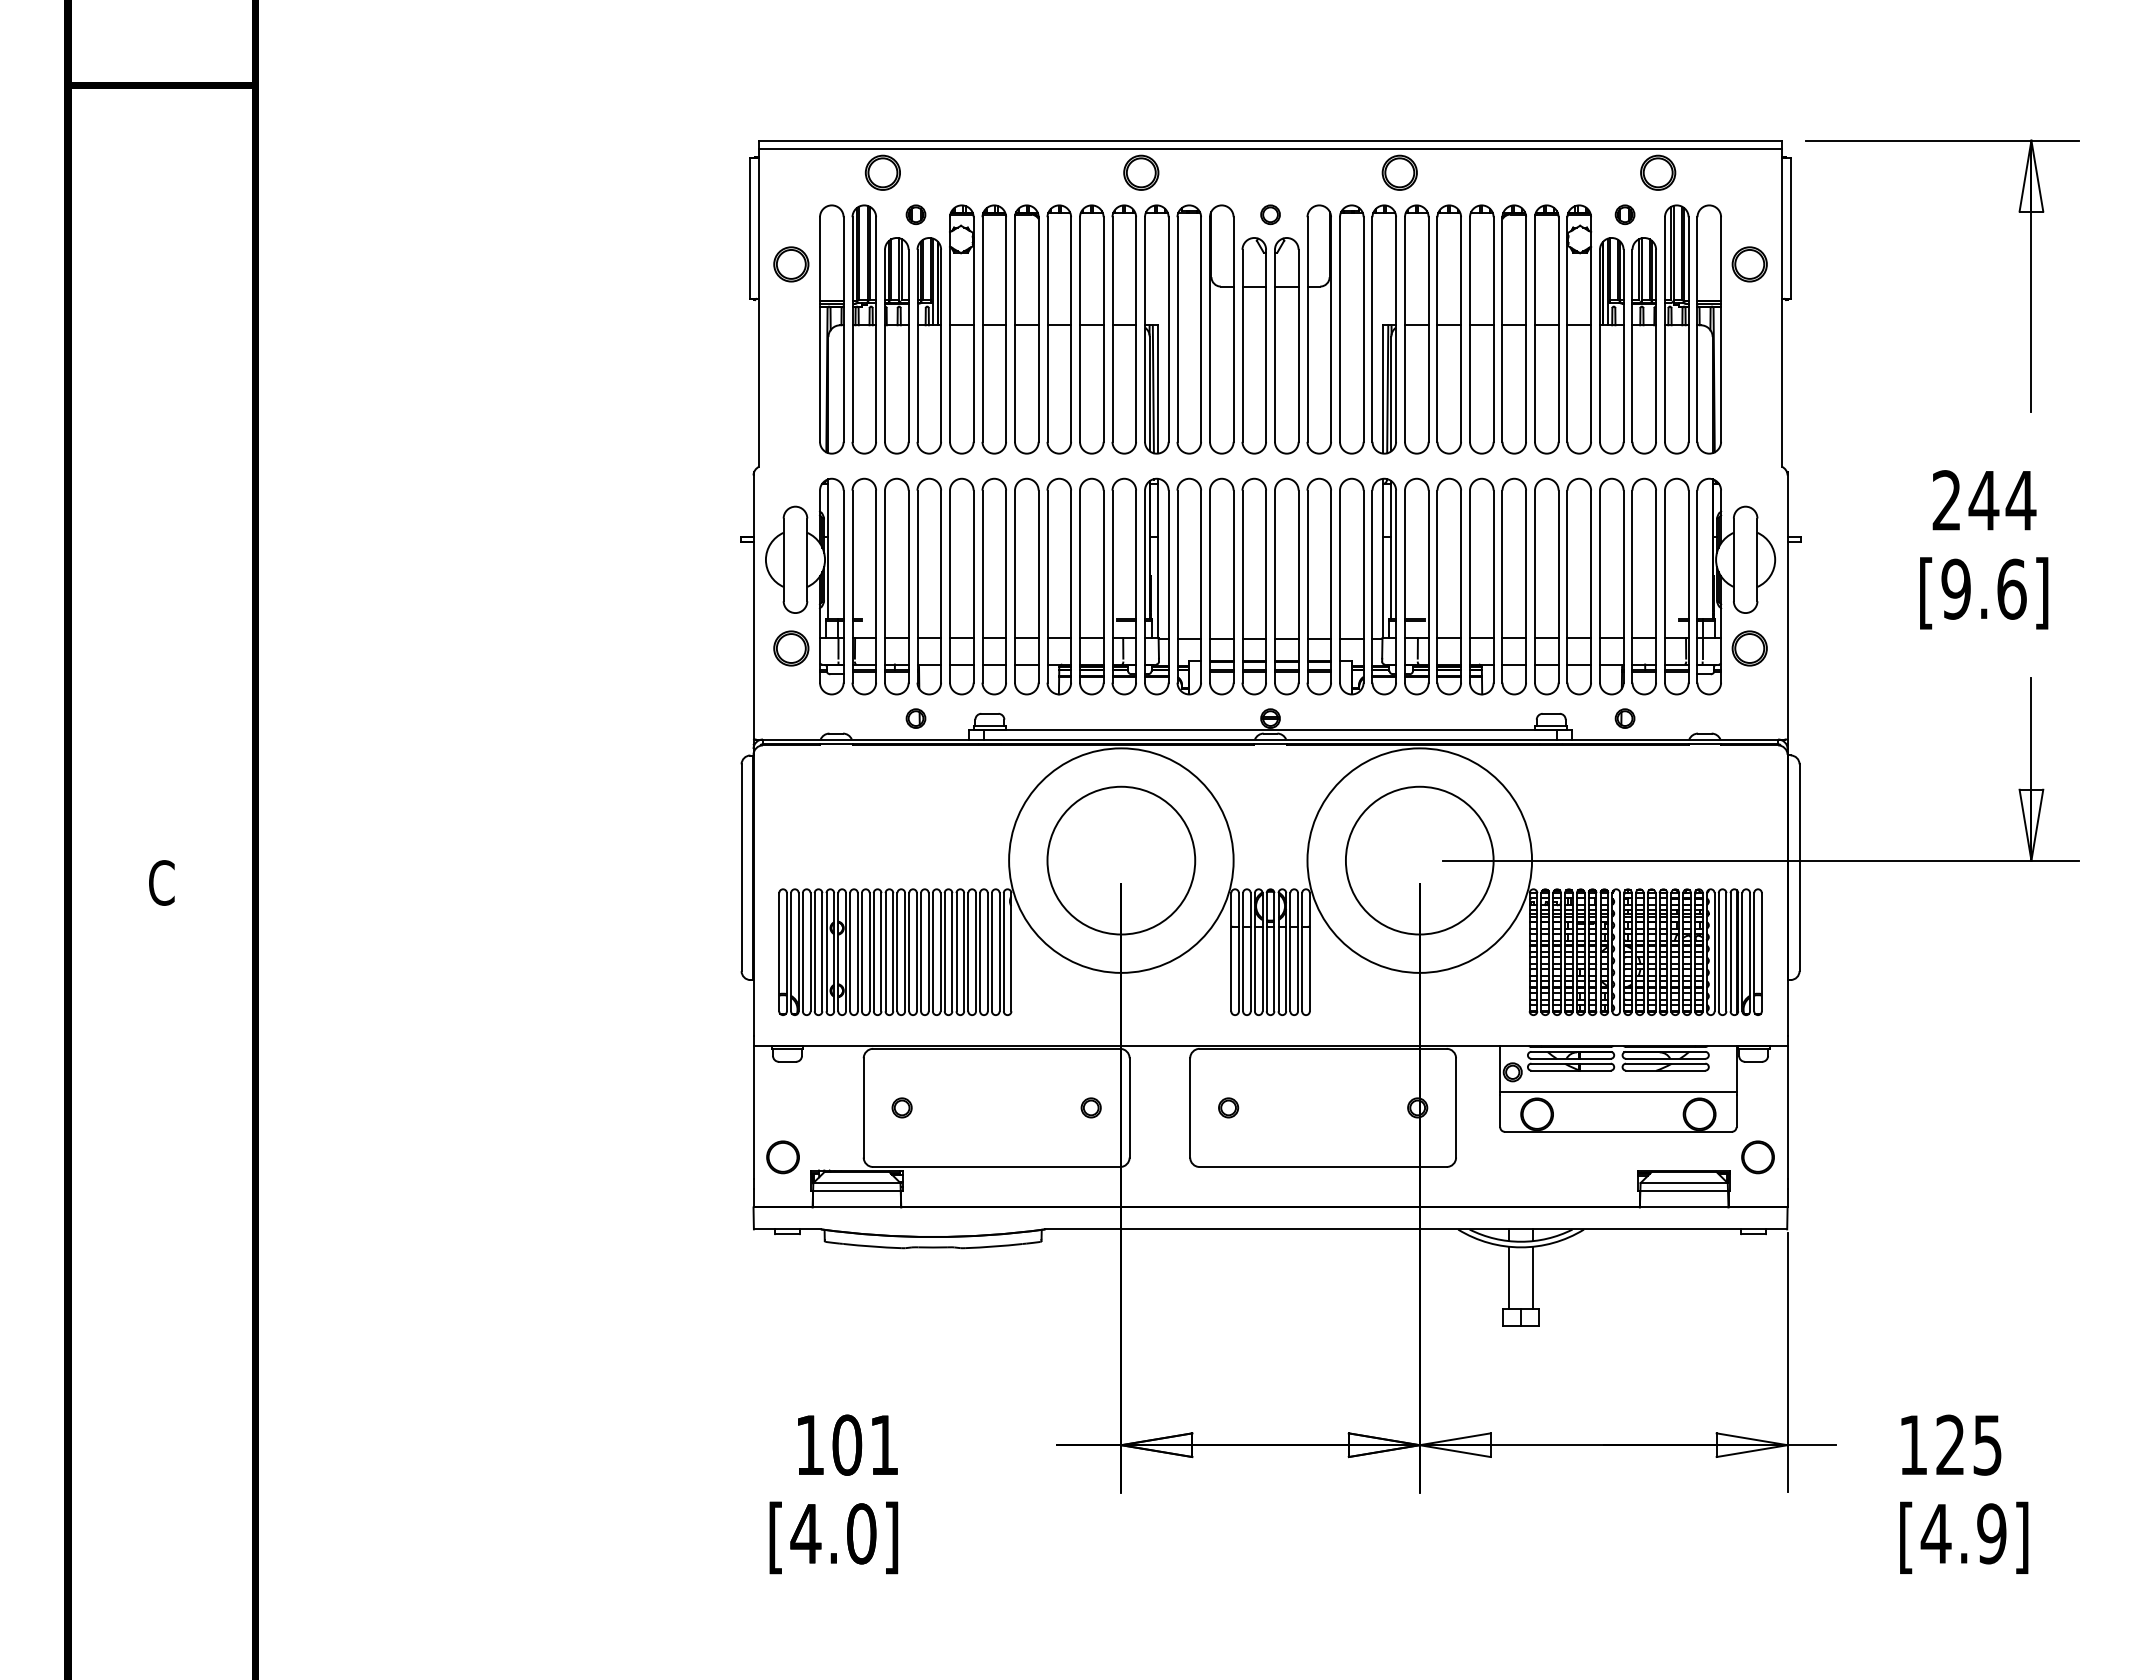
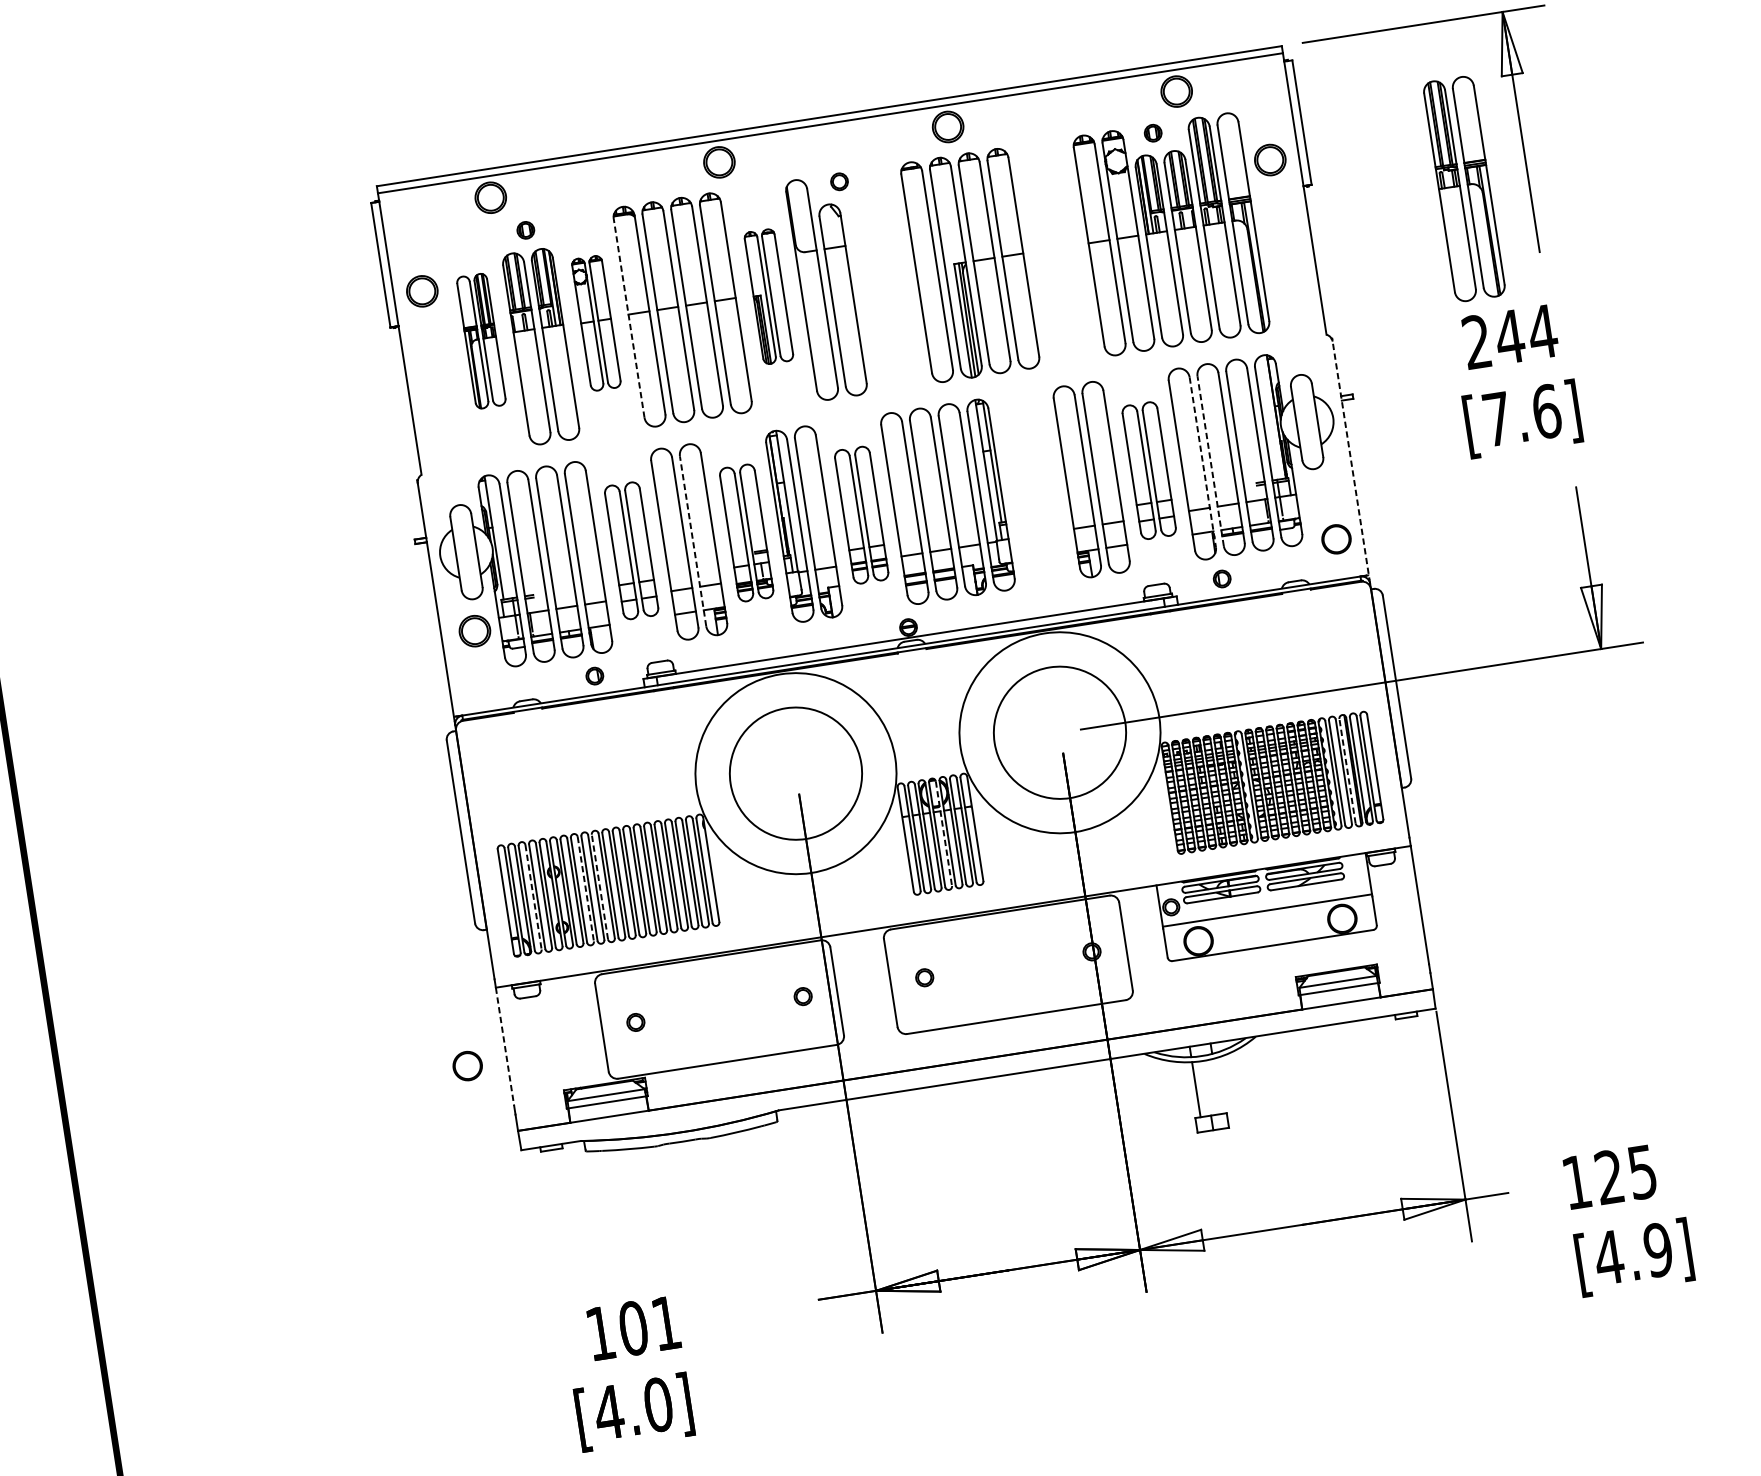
part: (847, 329) -> (480, 341), size x0.6
part: (977, 329) -> (595, 323), size x0.6
line: (1015, 329) -> (629, 318), solid -> dashed
part: (1172, 329) -> (768, 296), size x0.6
part: (1302, 329) -> (883, 278), removed
part: (1497, 329) -> (1056, 252), removed
part: (1958, 329) -> (1463, 189), added
part: (977, 586) -> (631, 550), size x0.7
line: (1047, 586) -> (693, 541), solid -> dashed
part: (1107, 586) -> (746, 533), size x0.7
part: (1237, 586) -> (861, 515), size x0.7
part: (1432, 586) -> (1033, 488), removed
part: (1562, 586) -> (1148, 470), size x0.7
line: (1632, 586) -> (1210, 461), solid -> dashed
line: (1623, 587) -> (1202, 463), solid -> dashed
text: (1955, 588) -> (1496, 418), [9.6] -> [7.6]
line: (1787, 610) -> (1351, 461), solid -> dashed
part: (1749, 648) -> (1322, 499), removed
line: (885, 951) -> (599, 886), solid -> dashed
line: (1730, 951) -> (1347, 770), solid -> dashed
line: (810, 952) -> (533, 897), solid -> dashed
line: (869, 952) -> (585, 889), solid -> dashed
line: (1274, 952) -> (944, 833), solid -> dashed
line: (753, 1112) -> (505, 1046), solid -> dashed
part: (782, 1157) -> (467, 1066), moved
part: (1757, 1157) -> (1336, 539), moved
line: (1532, 1277) -> (1216, 1086), removed

